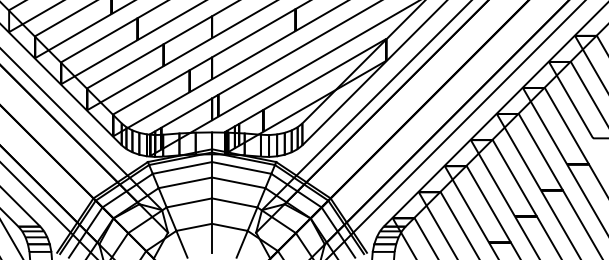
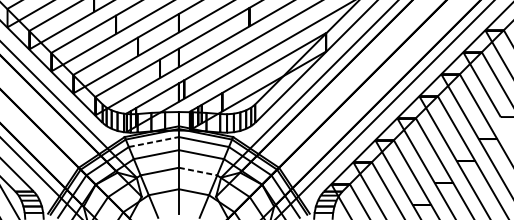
line: (182, 167) -> (153, 141), solid -> dashed
line: (235, 203) -> (198, 172), solid -> dashed

